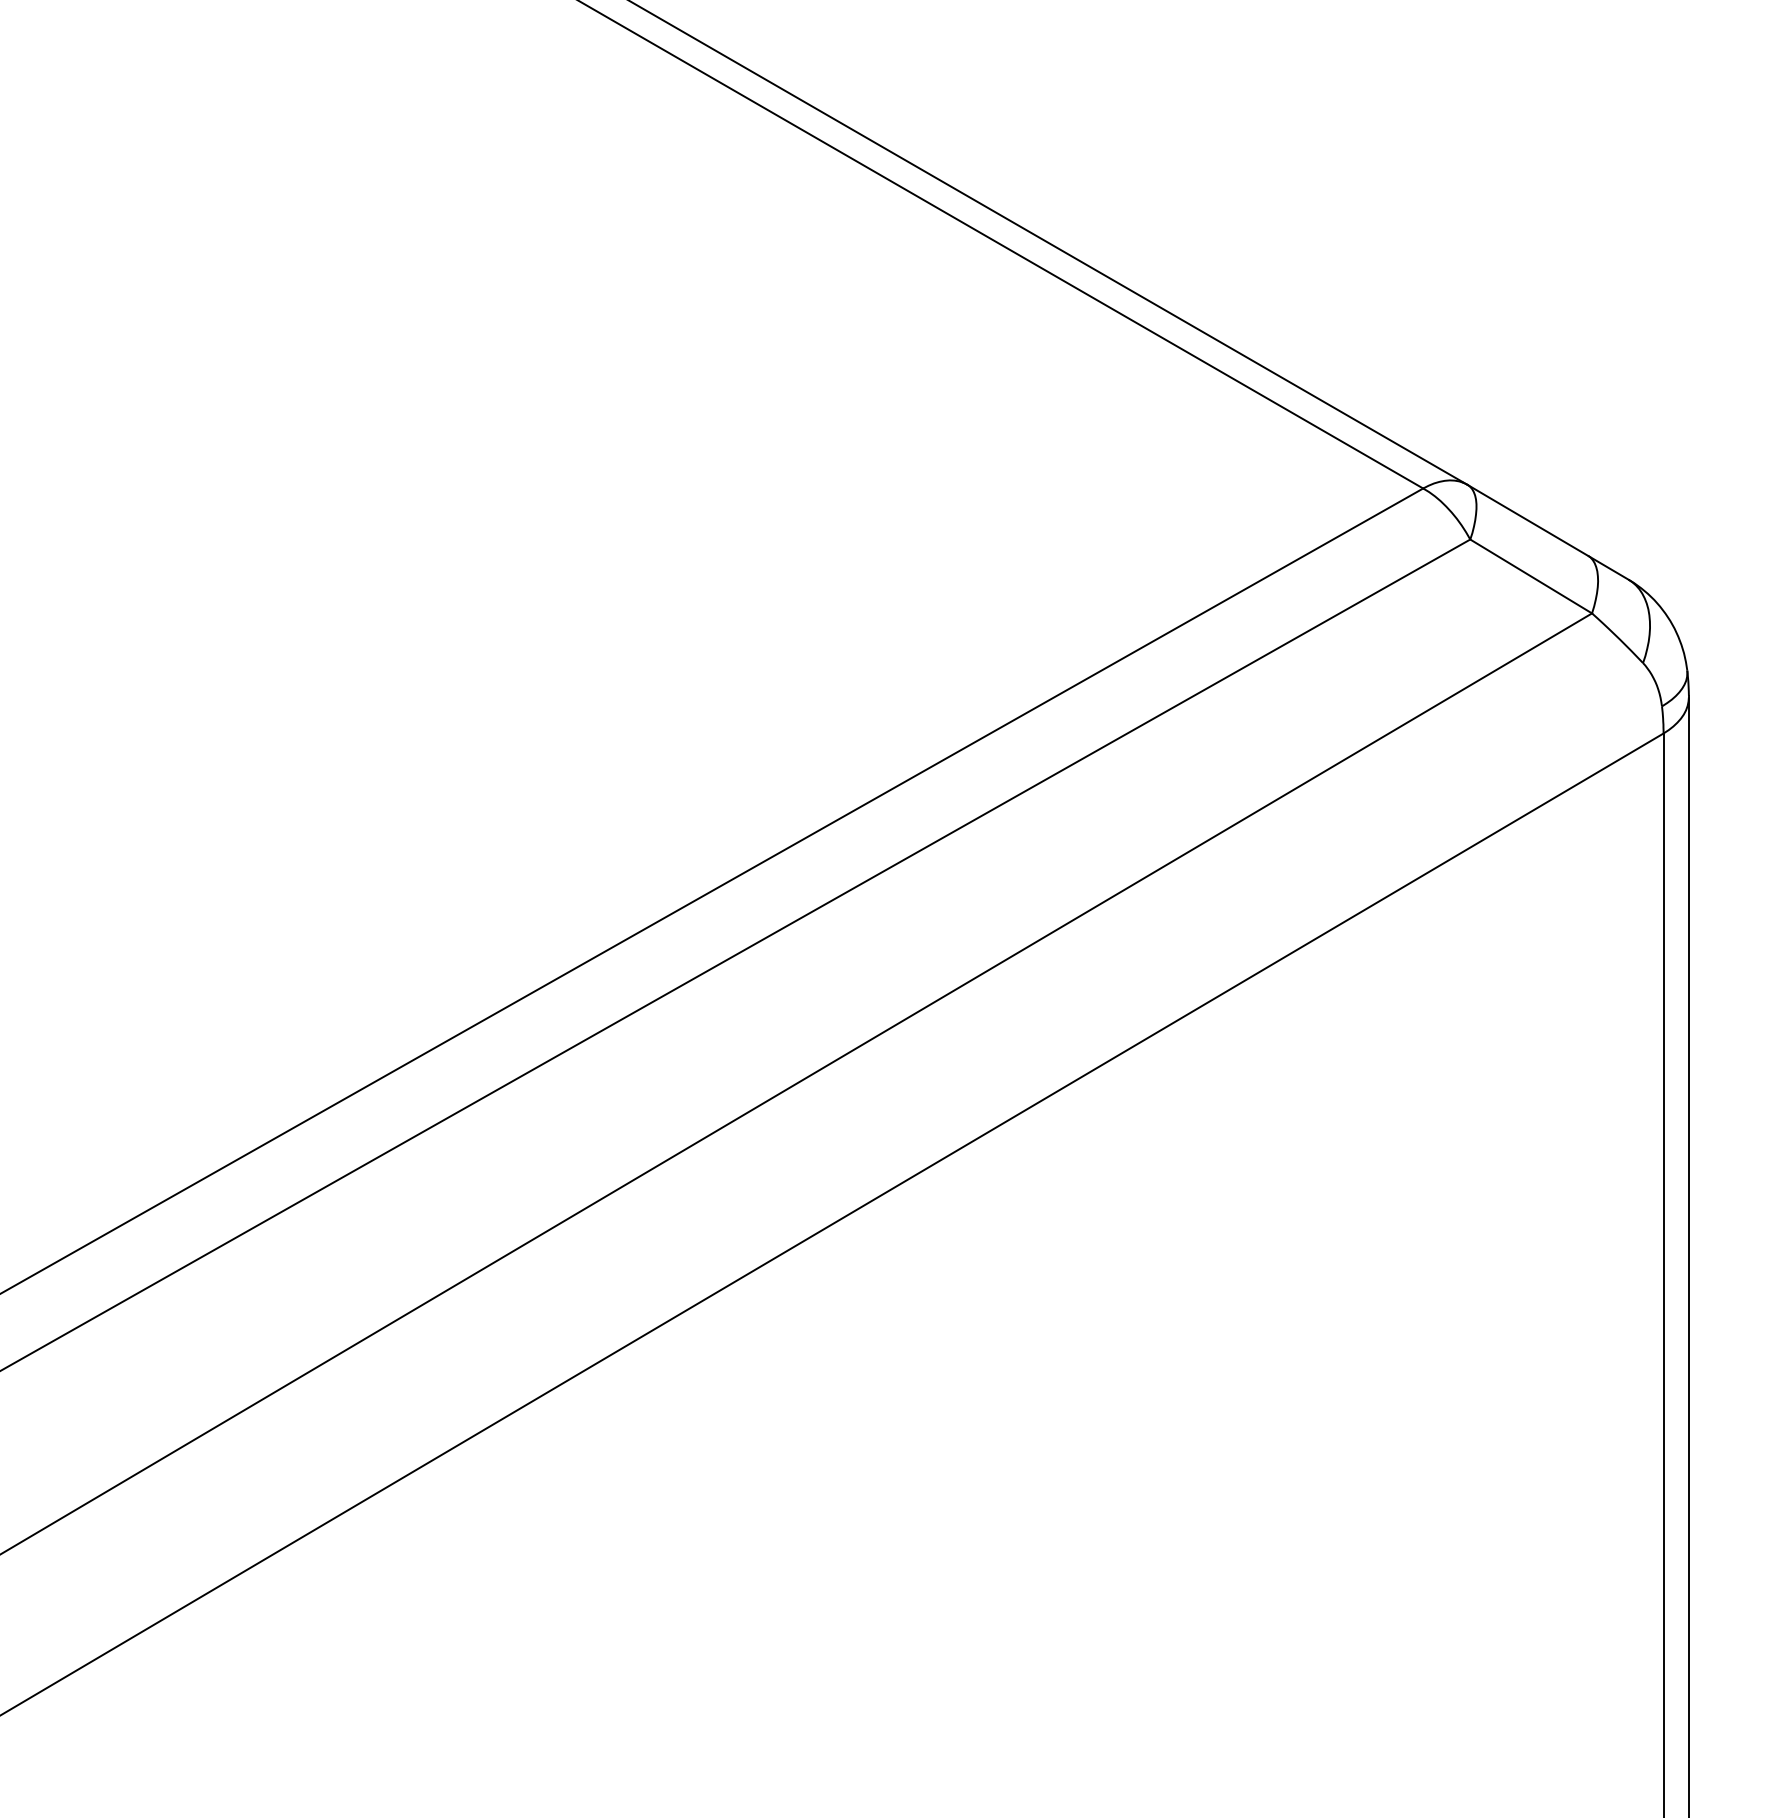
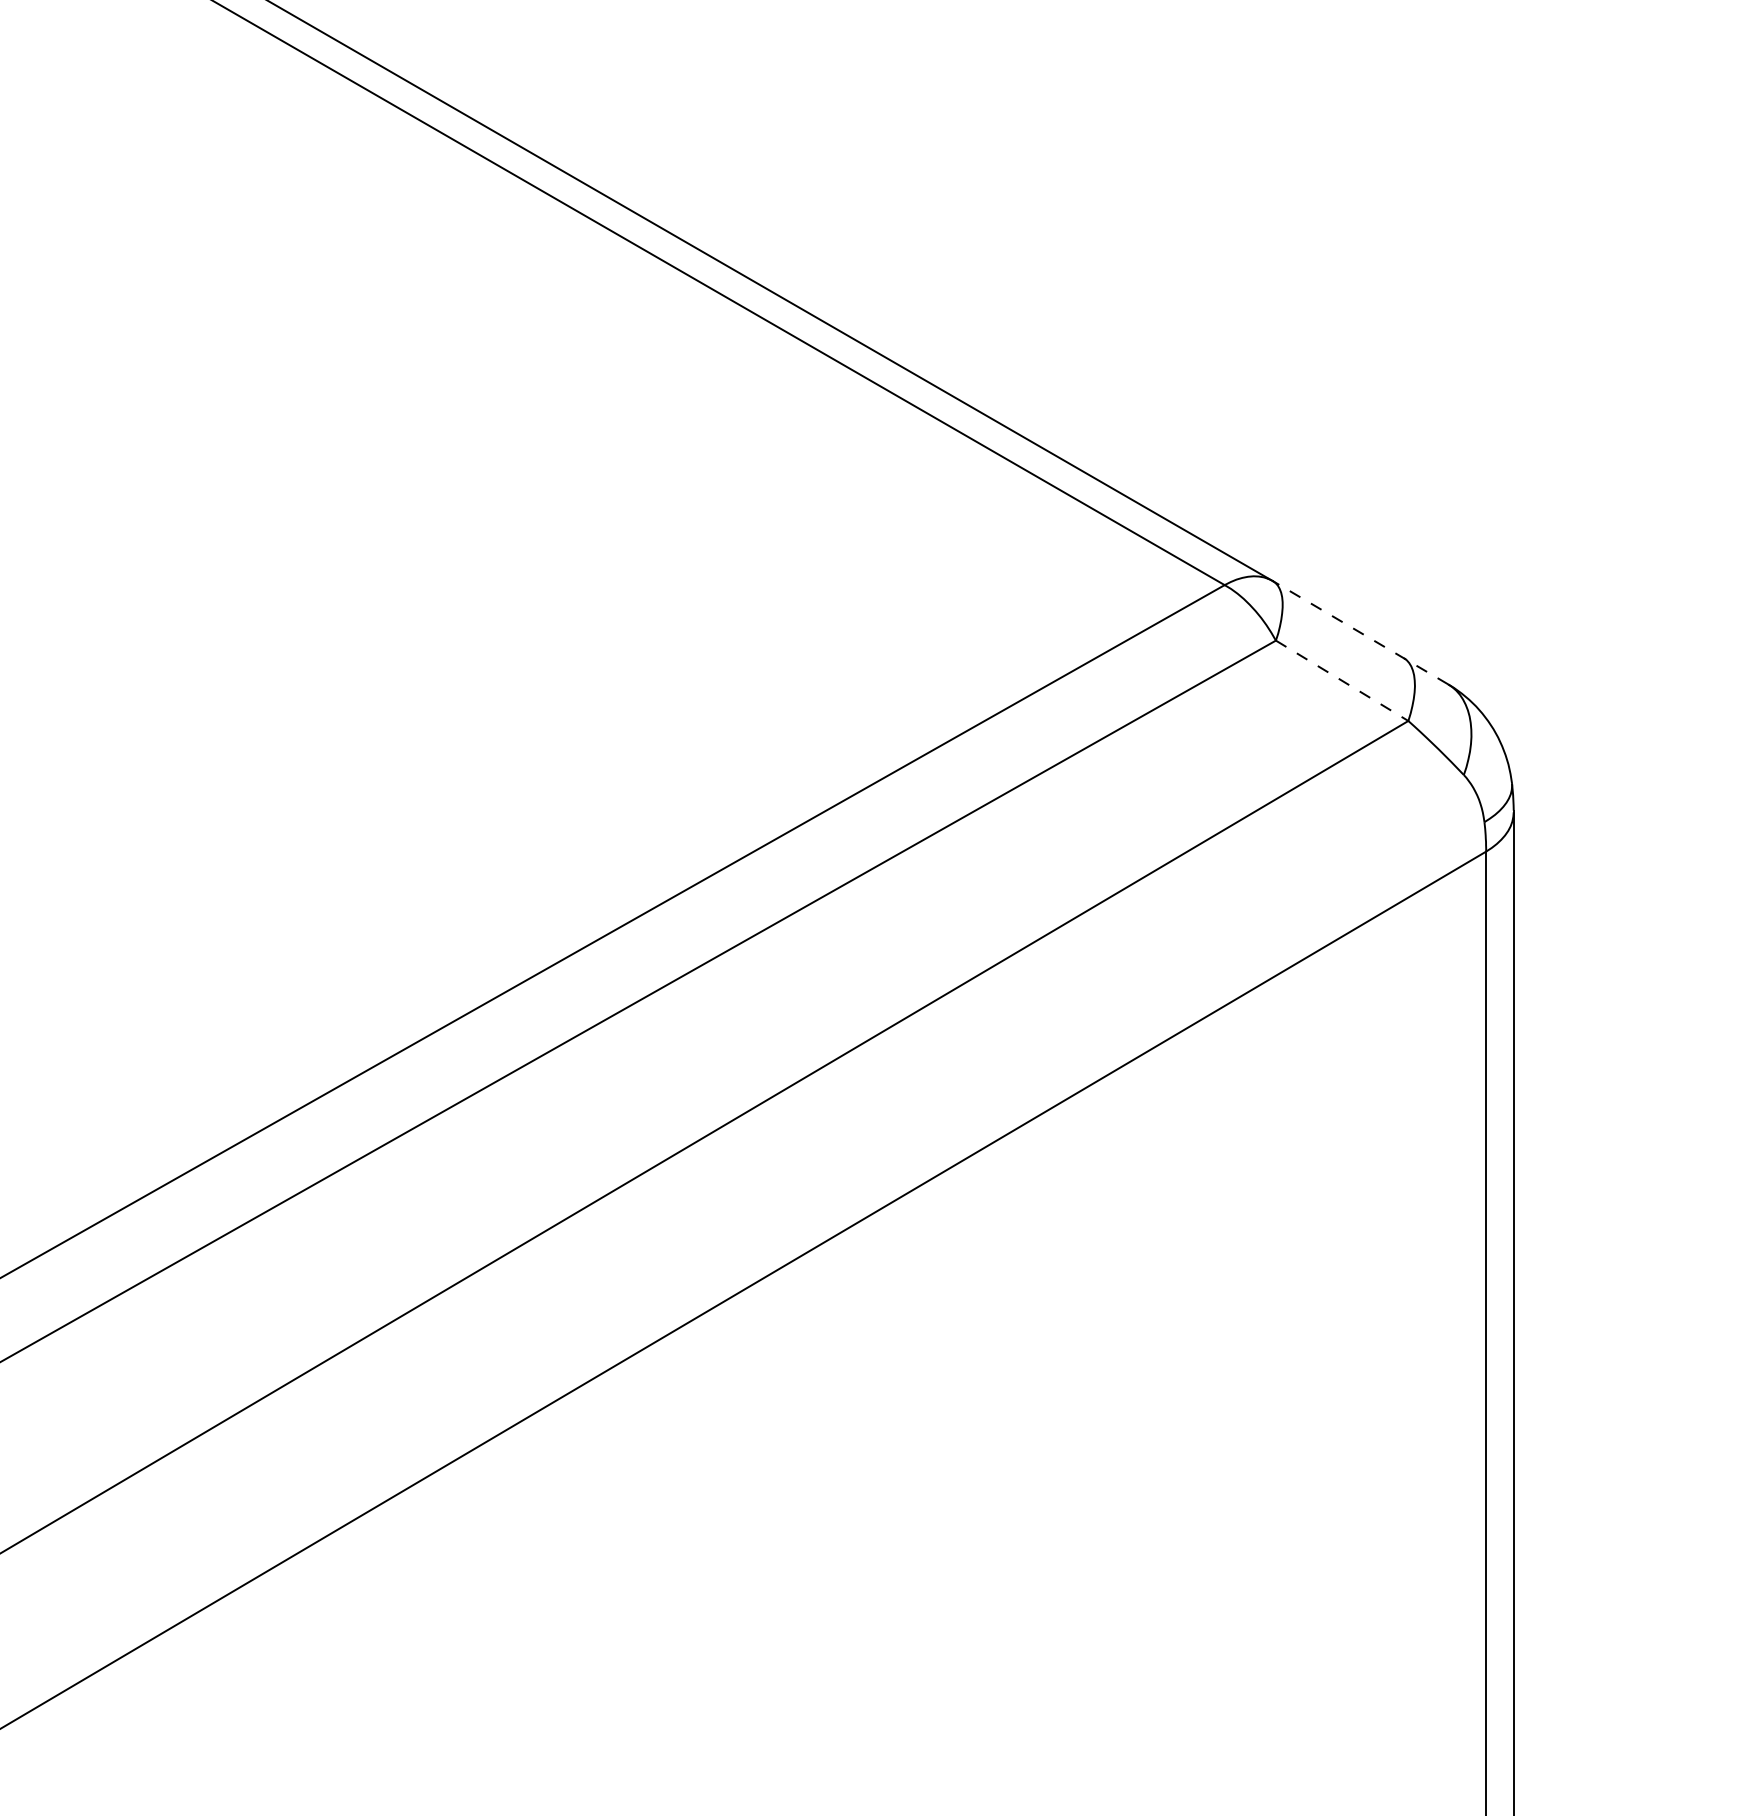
line: (1547, 532) -> (1359, 632), solid -> dashed
line: (1531, 576) -> (1342, 680), solid -> dashed

